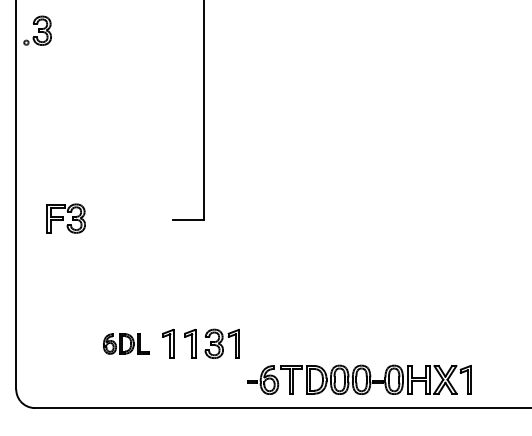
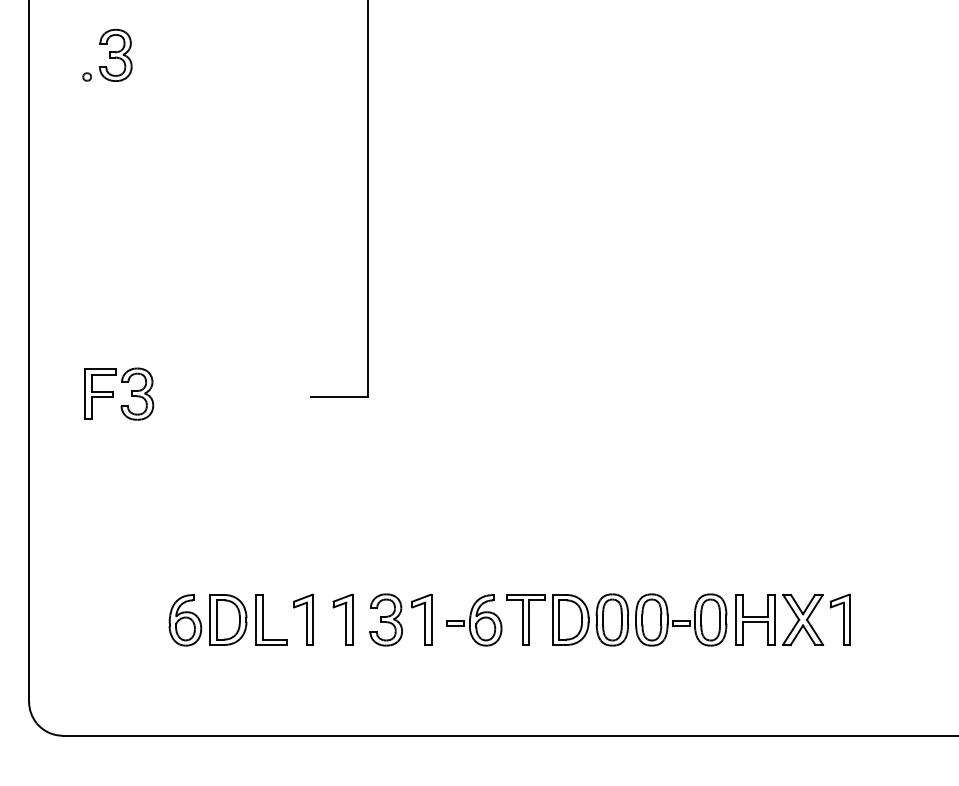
part: (37, 30) -> (107, 54), moved
part: (126, 343) -> (227, 619), size x1.43
part: (359, 379) -> (648, 619), moved

